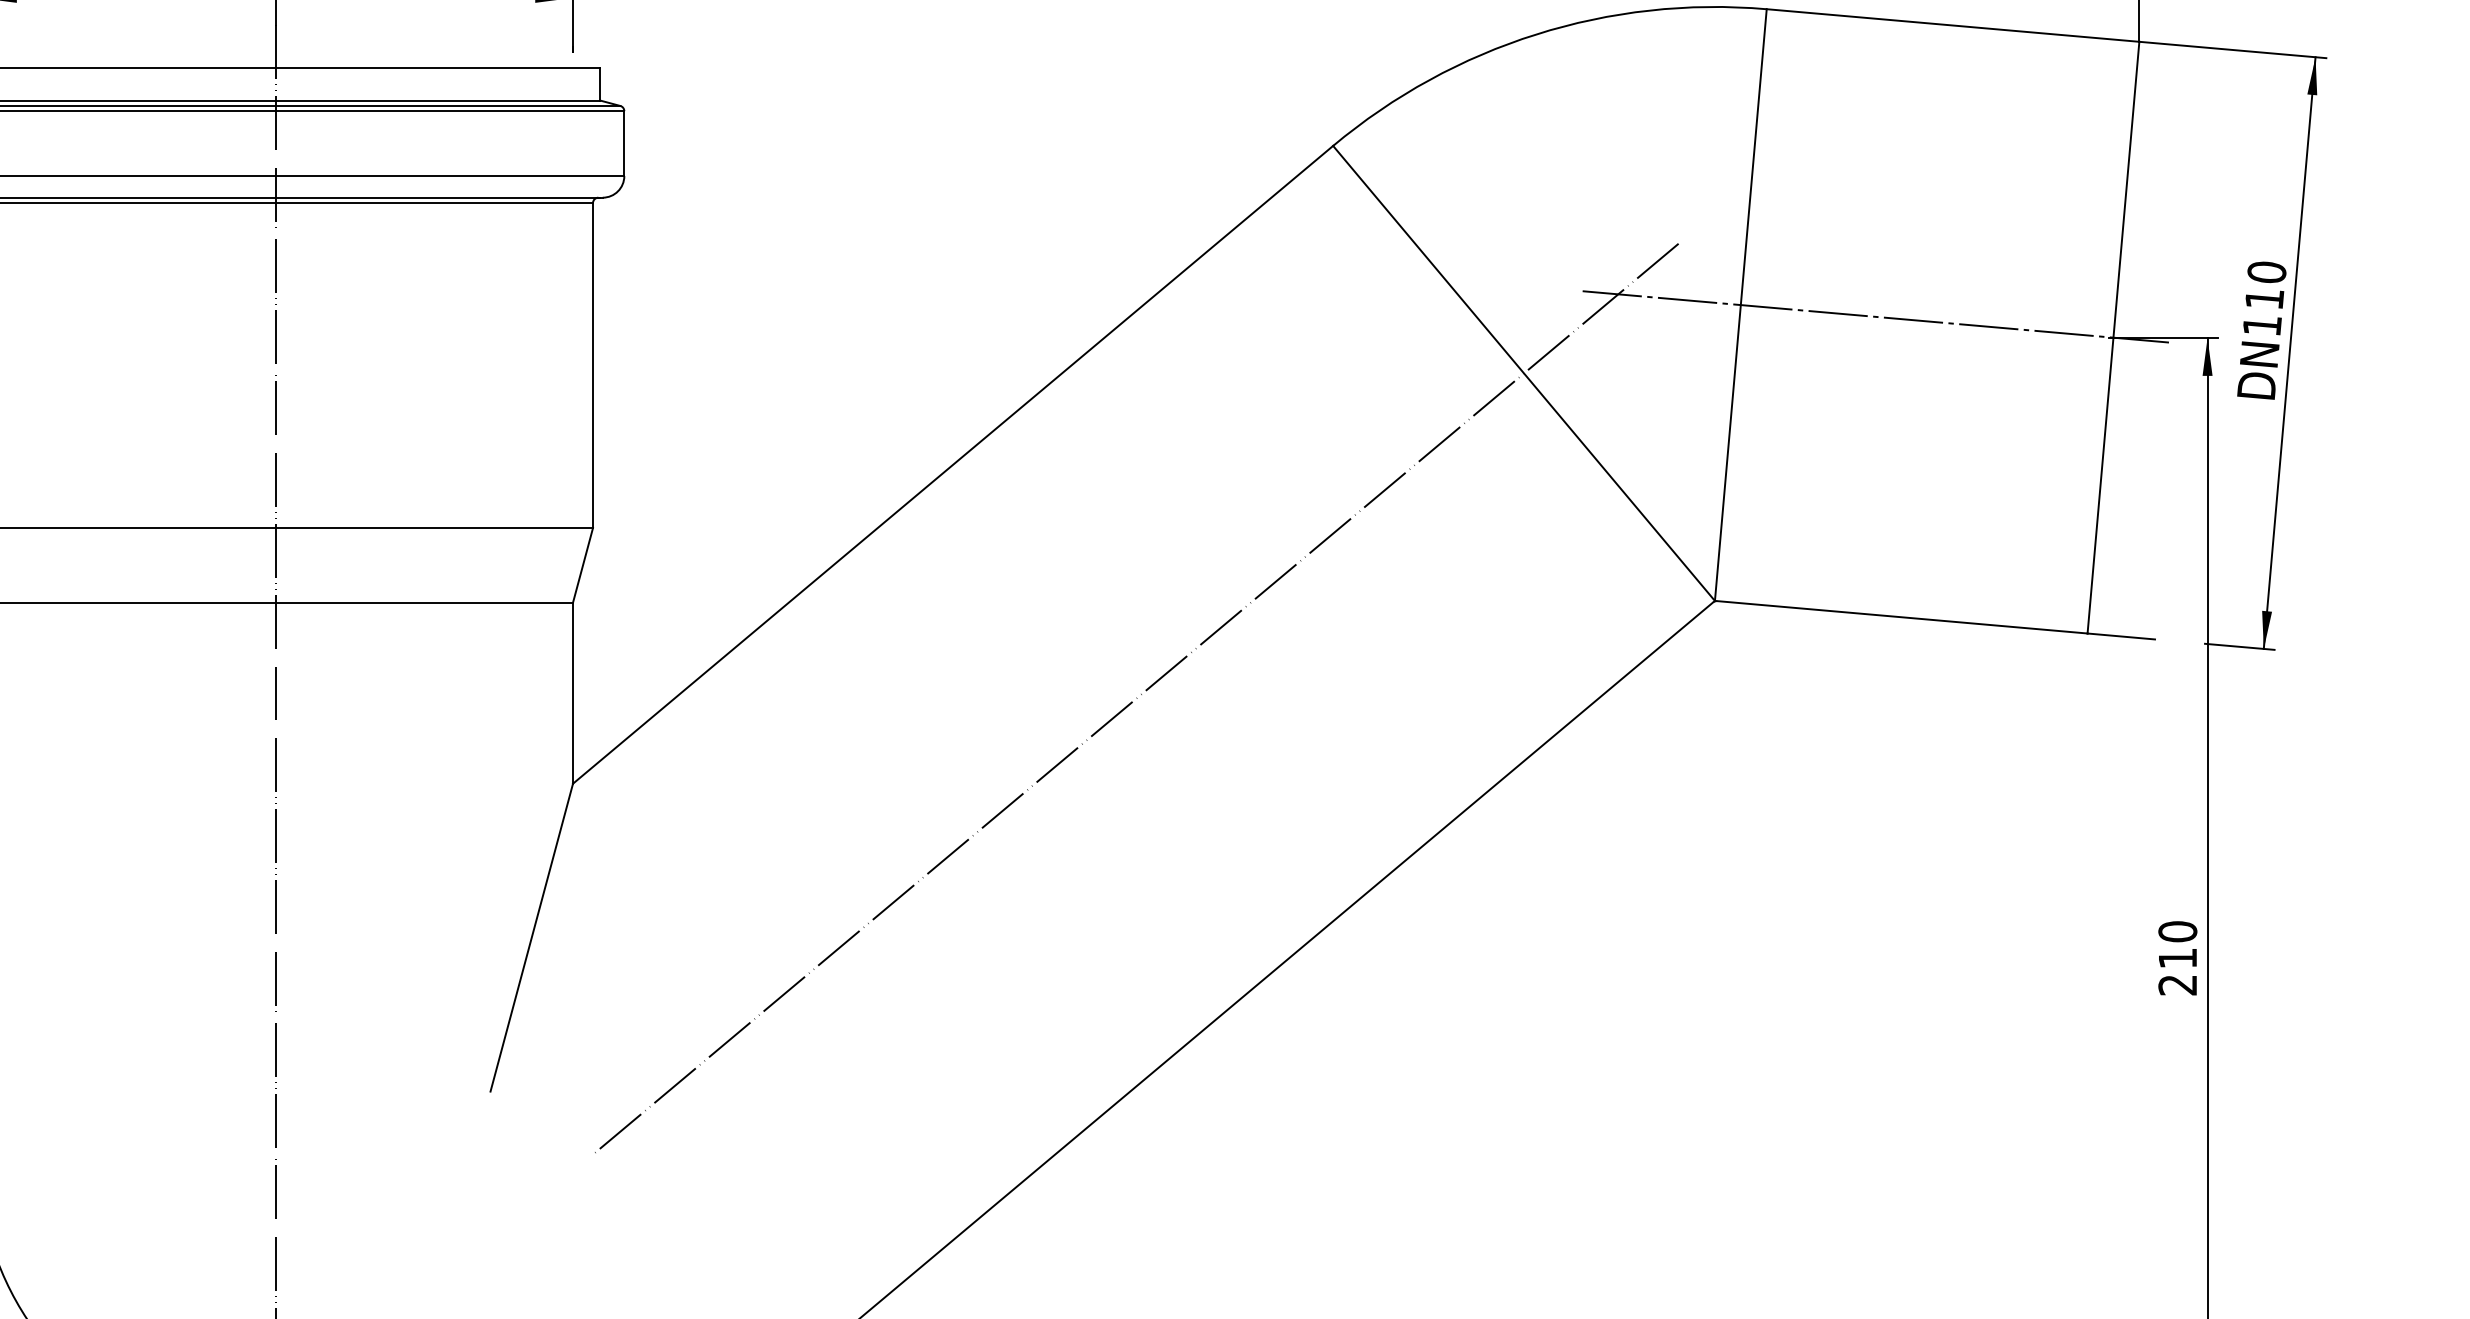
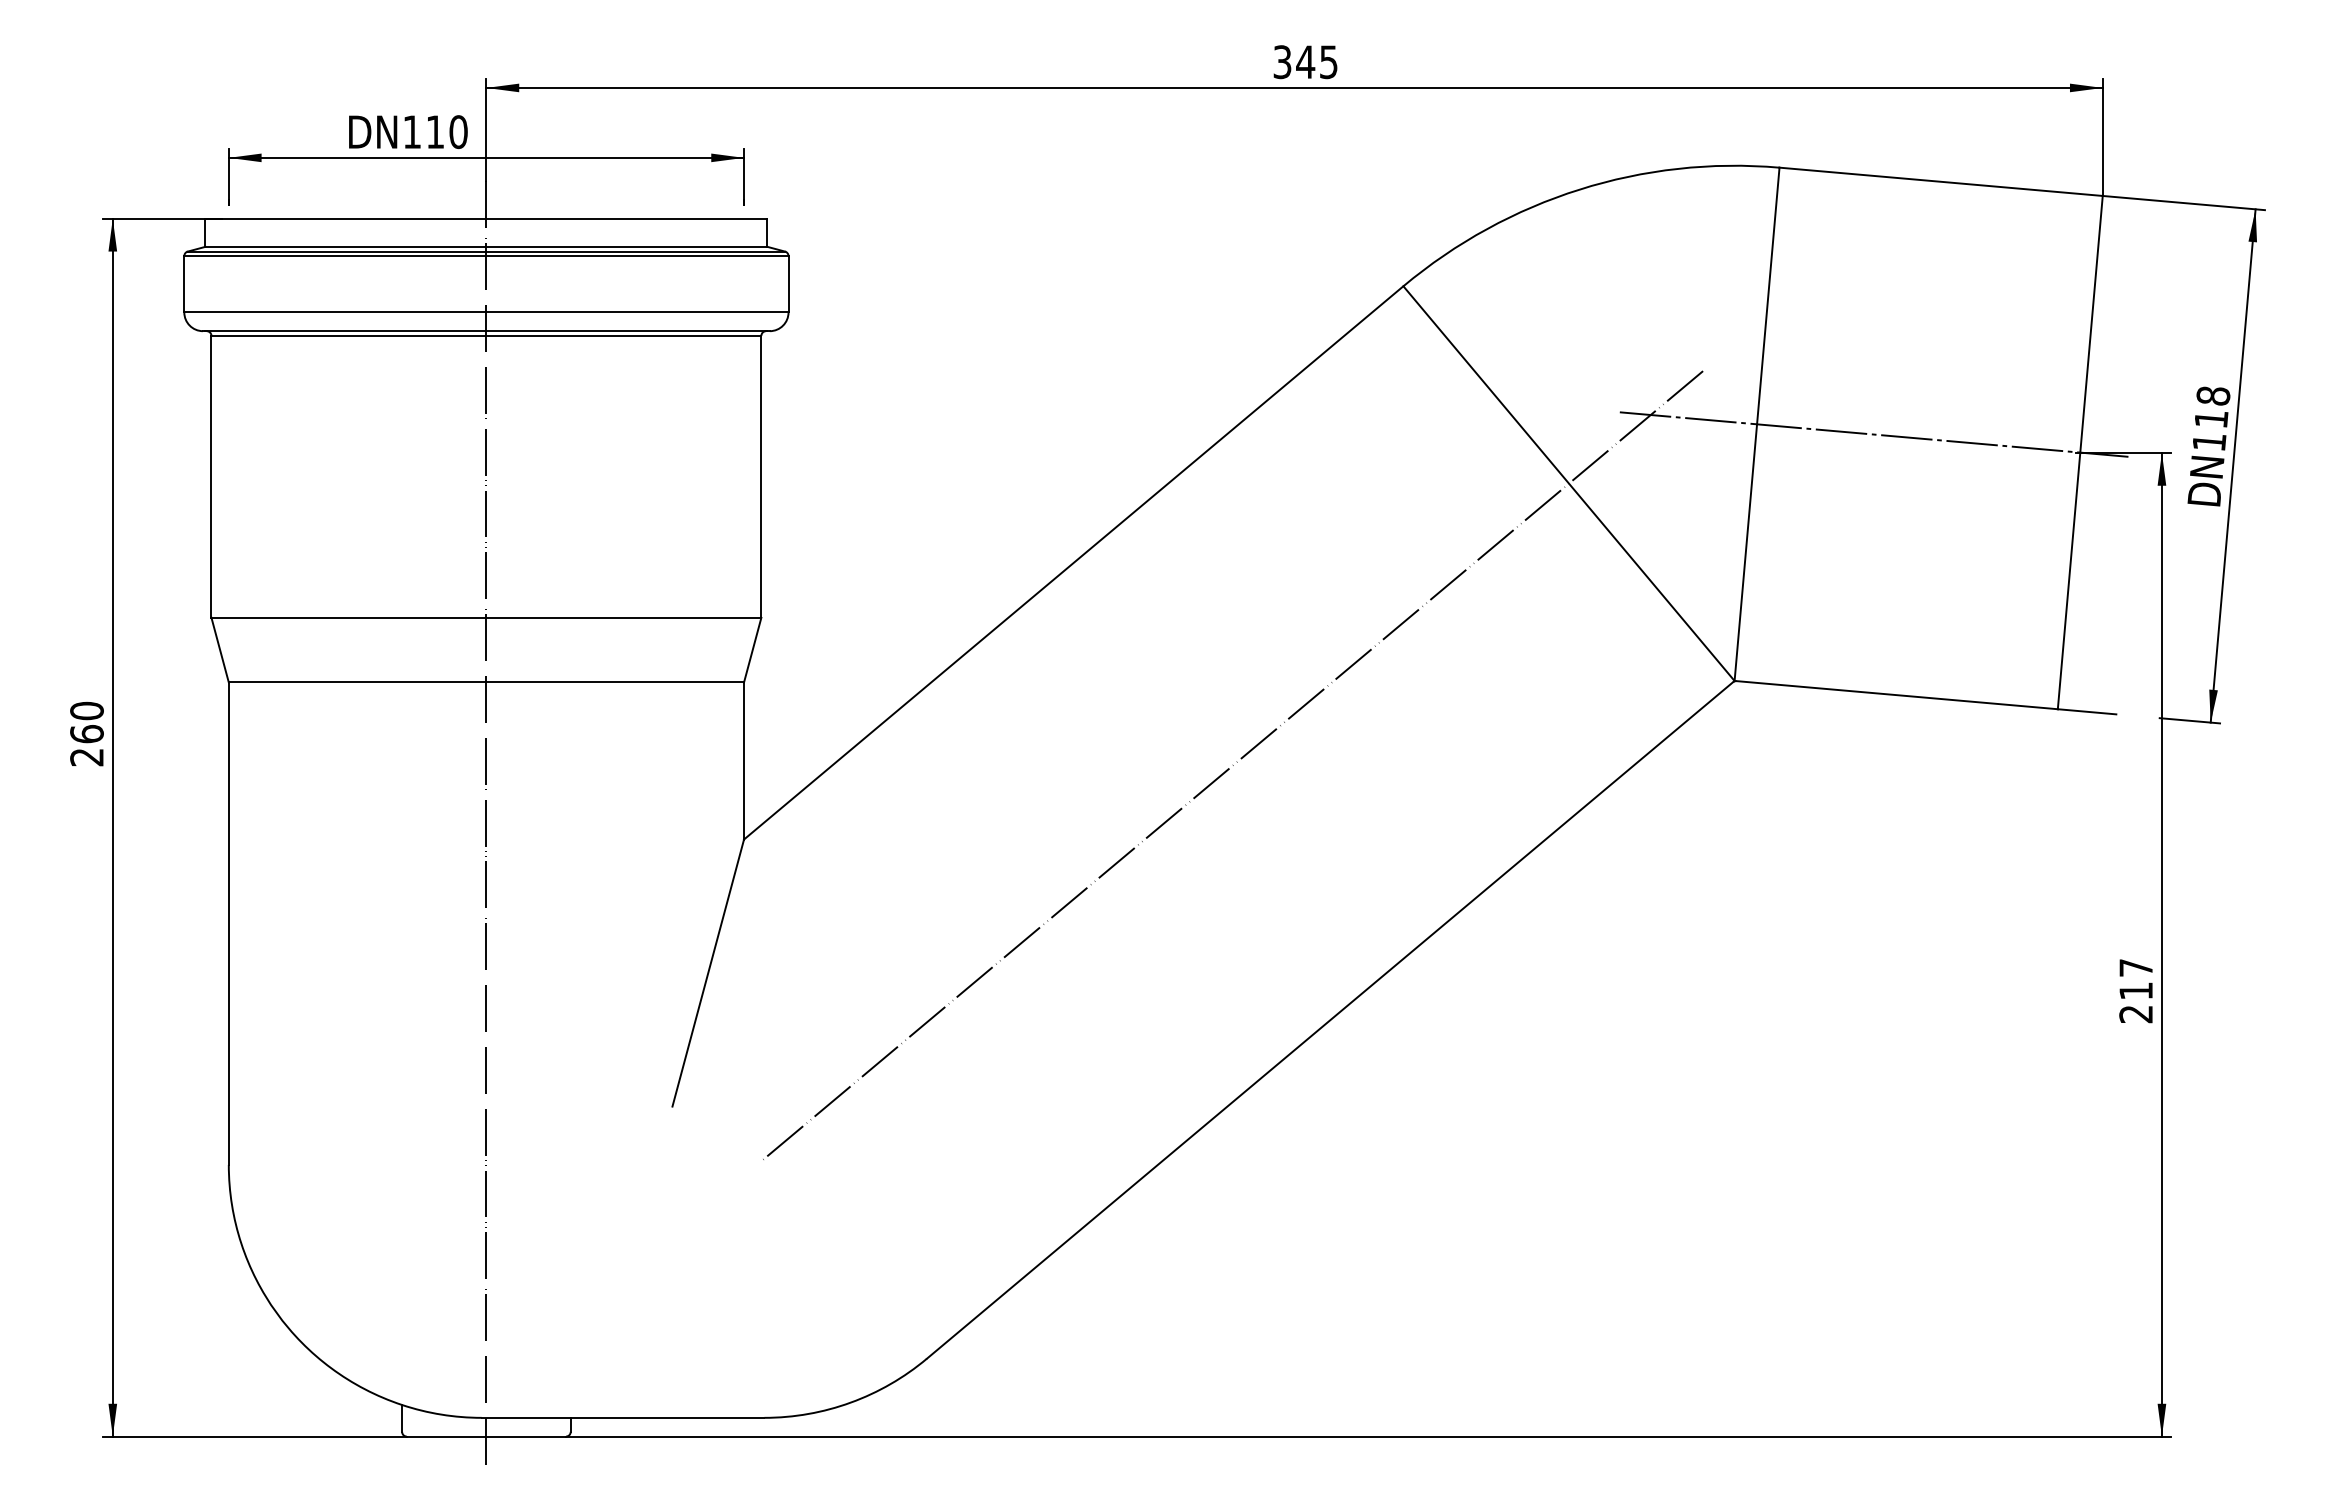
text: (2267, 271) -> (2213, 395), 110 -> 118
text: (2178, 931) -> (2136, 967), 210 -> 217

